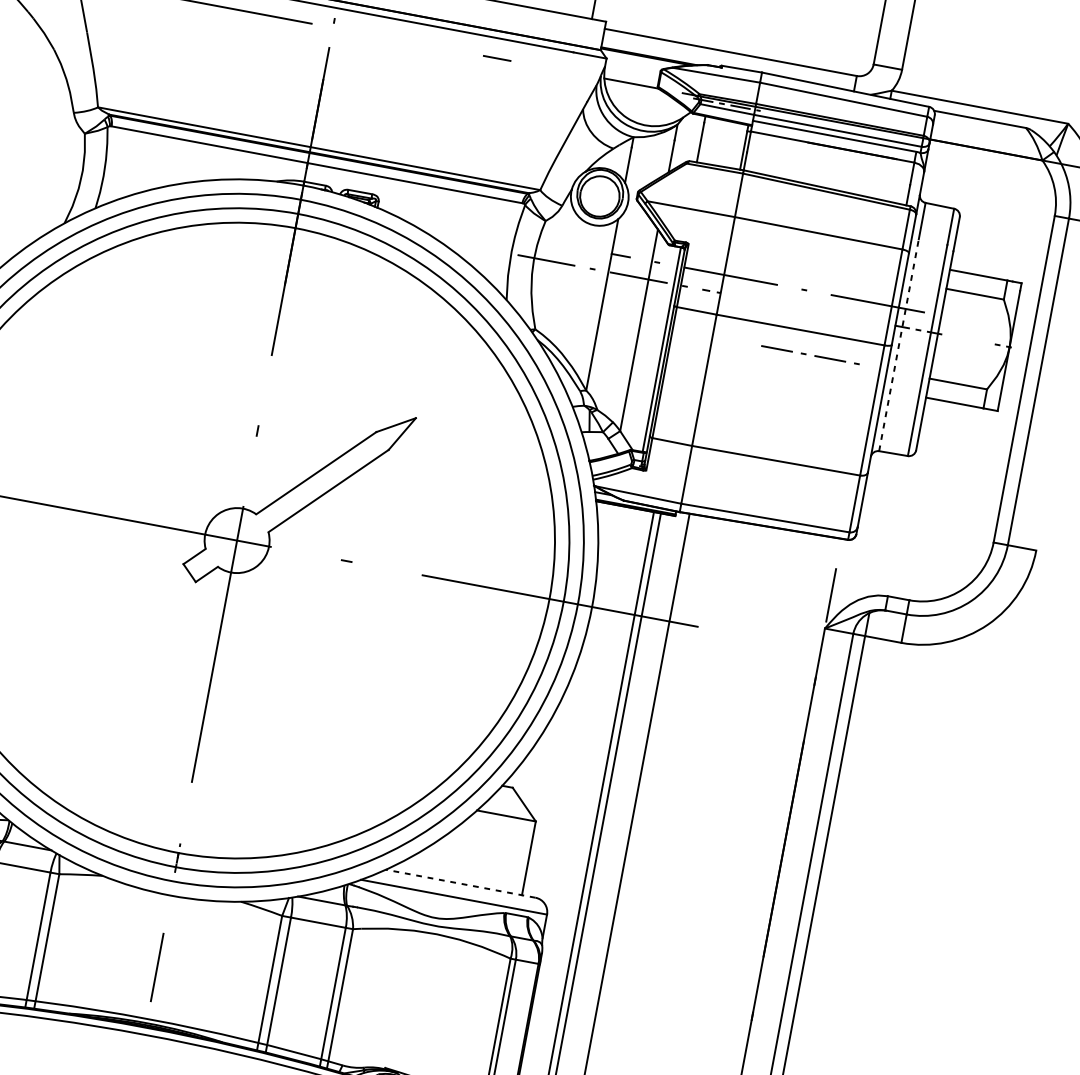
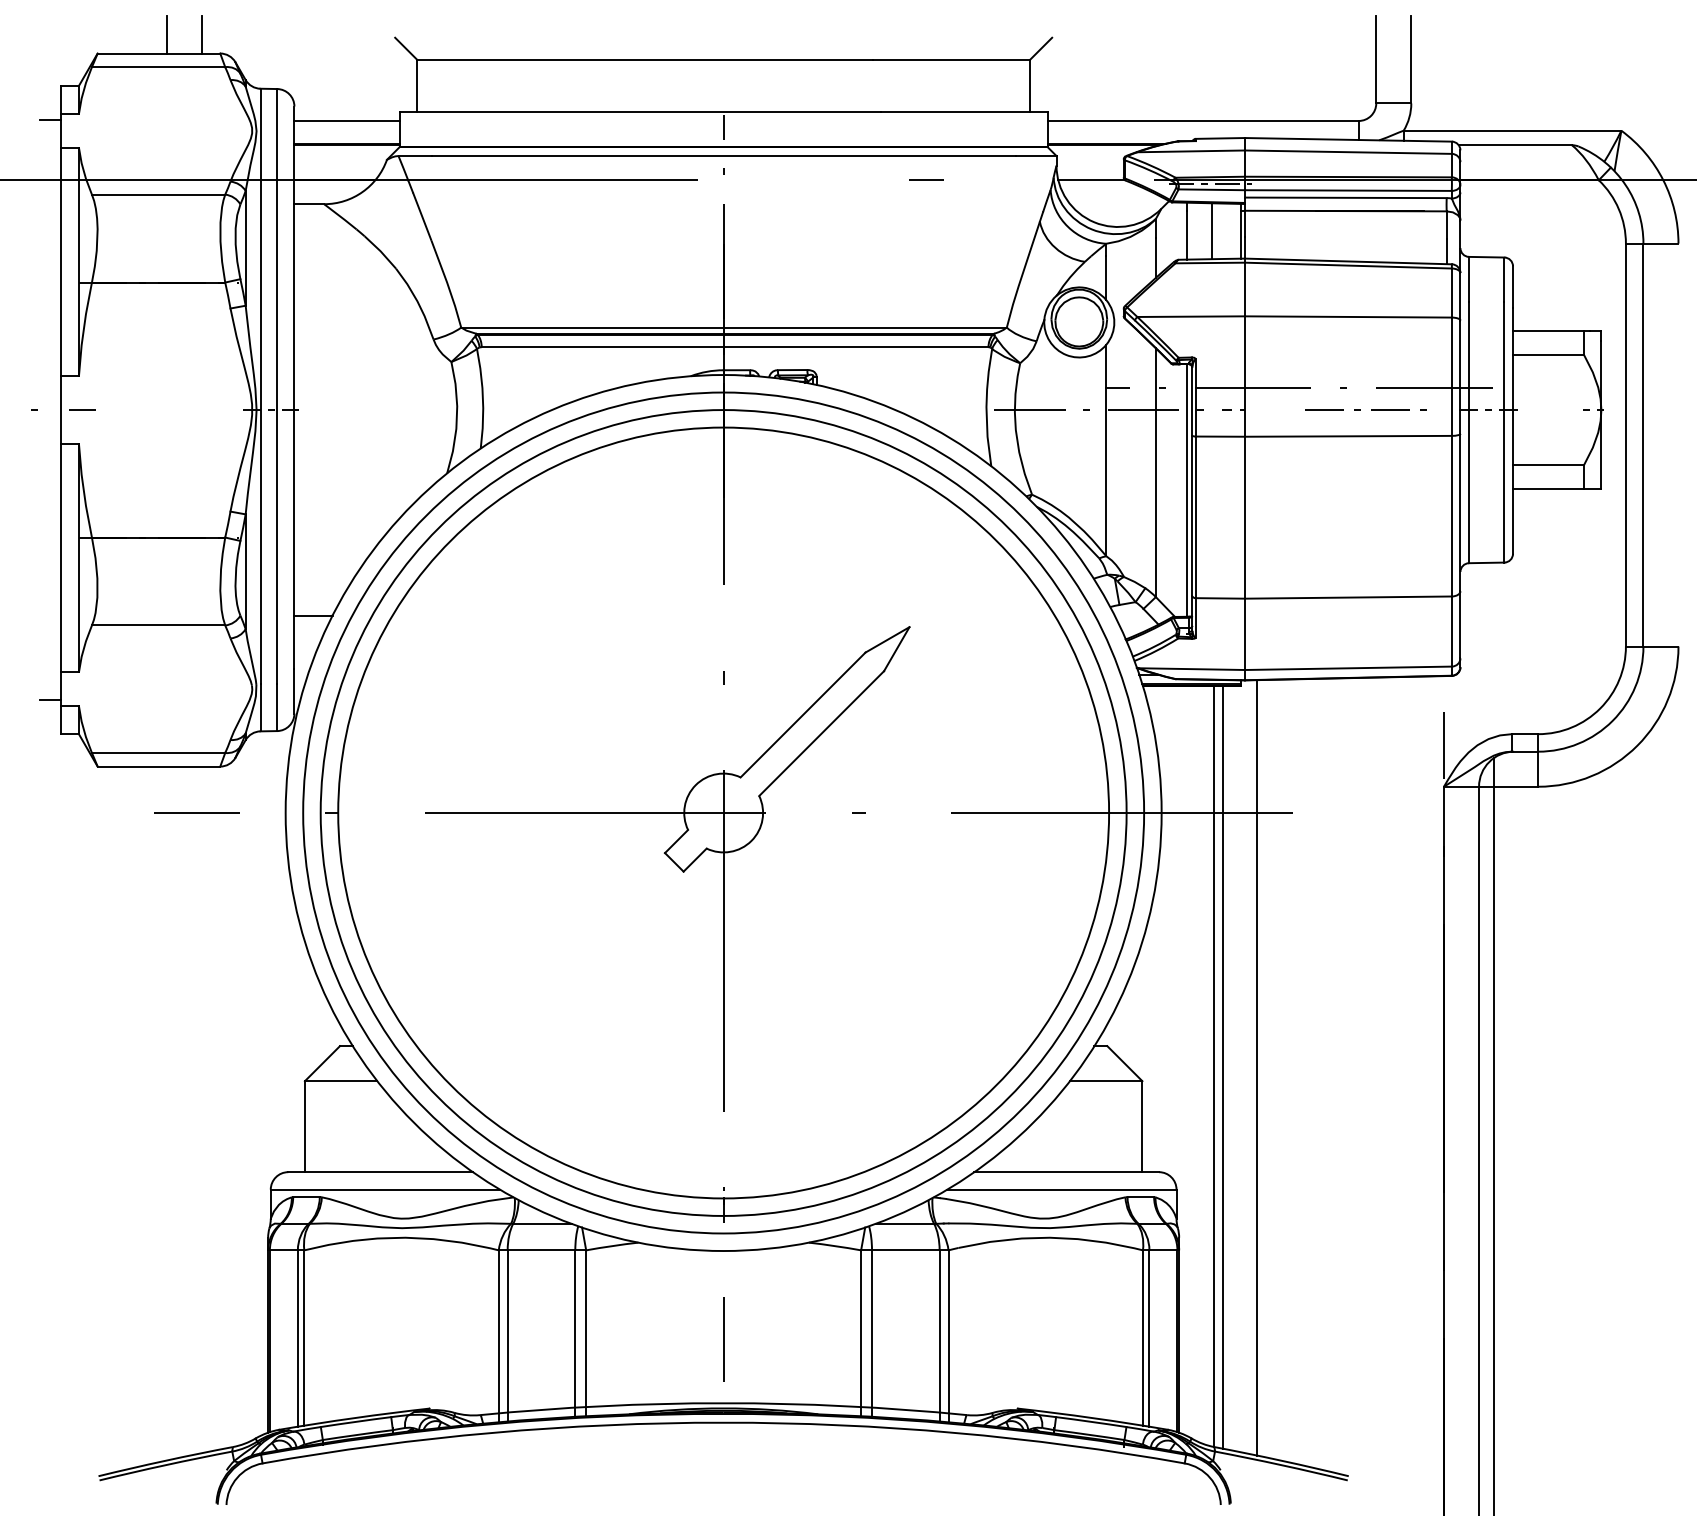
line: (721, 143) -> (1212, 231), added
line: (899, 345) -> (1469, 432), dashed -> solid
line: (806, 353) -> (1360, 409), moved
line: (460, 883) -> (1066, 1172), dashed -> solid

